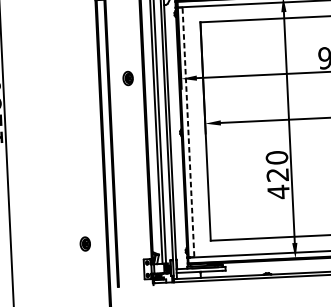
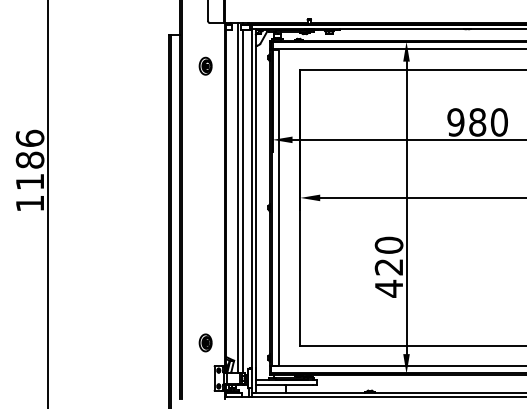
part: (127, 77) -> (205, 65), moved
line: (188, 132) -> (278, 208), dashed -> solid
part: (85, 243) -> (205, 342), moved

